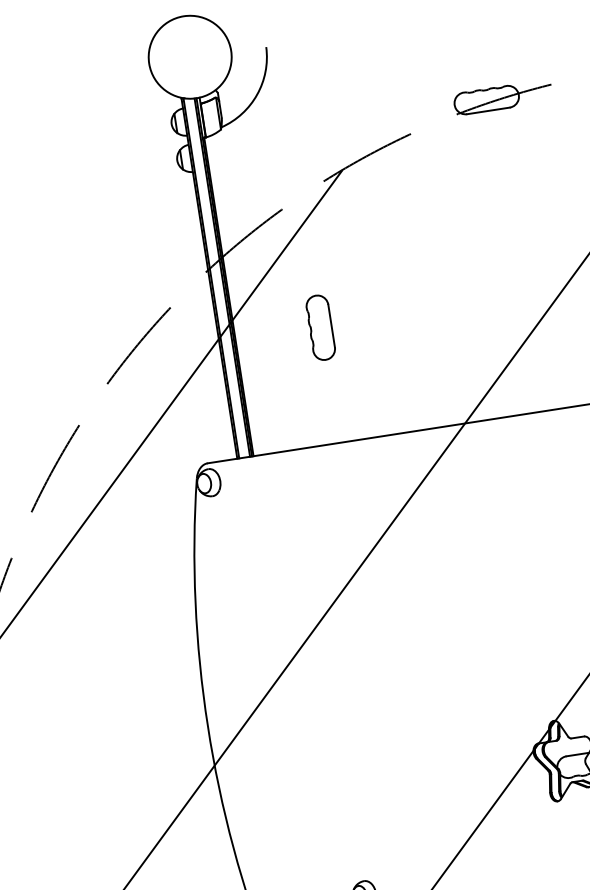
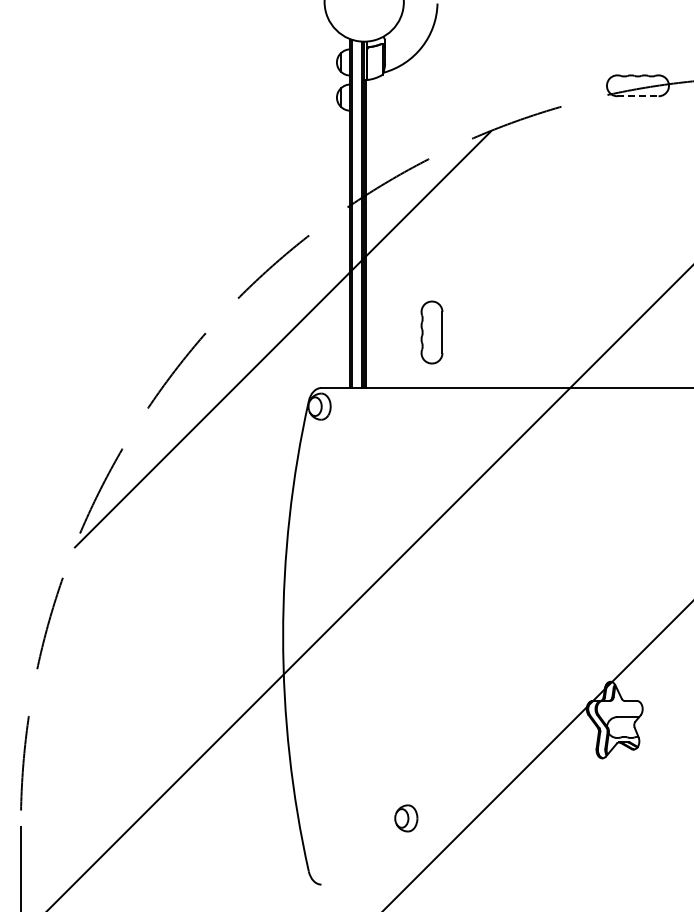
line: (487, 111) -> (637, 96), solid -> dashed
part: (320, 327) -> (431, 332), moved

